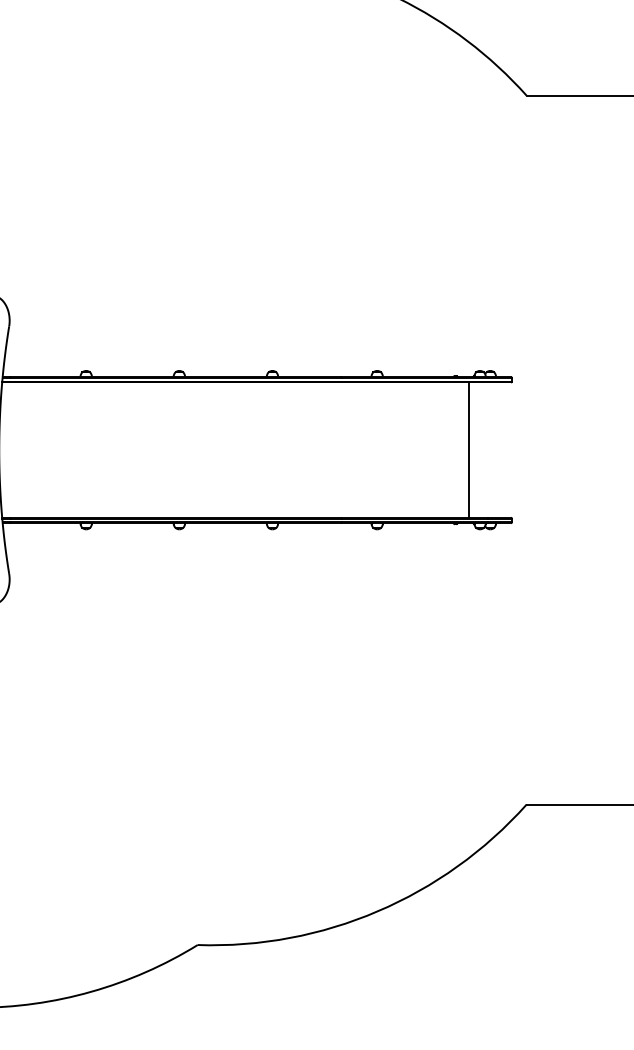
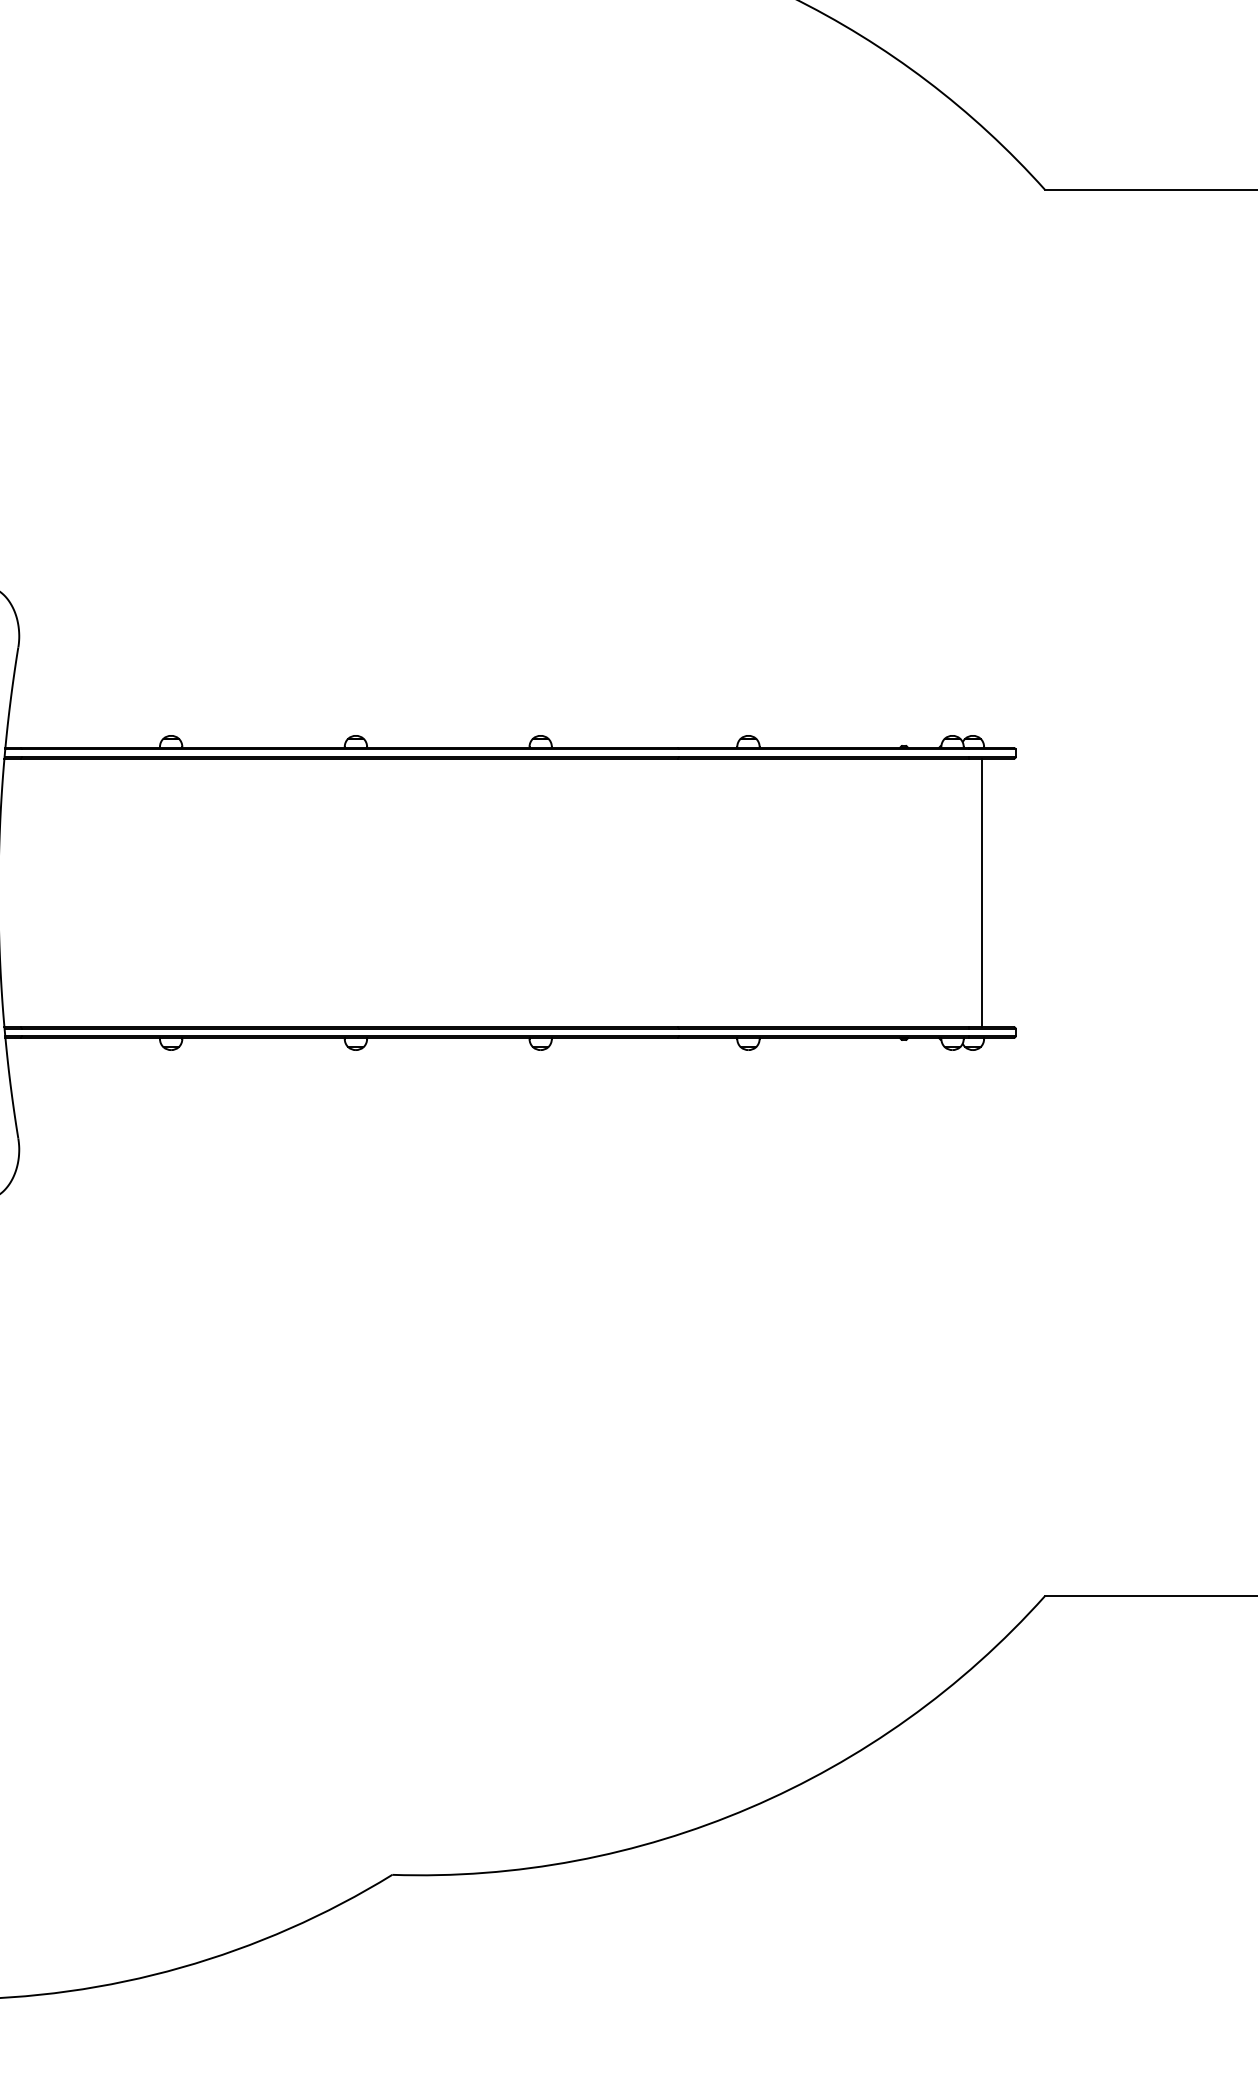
line: (469, 449) -> (983, 891), moved

